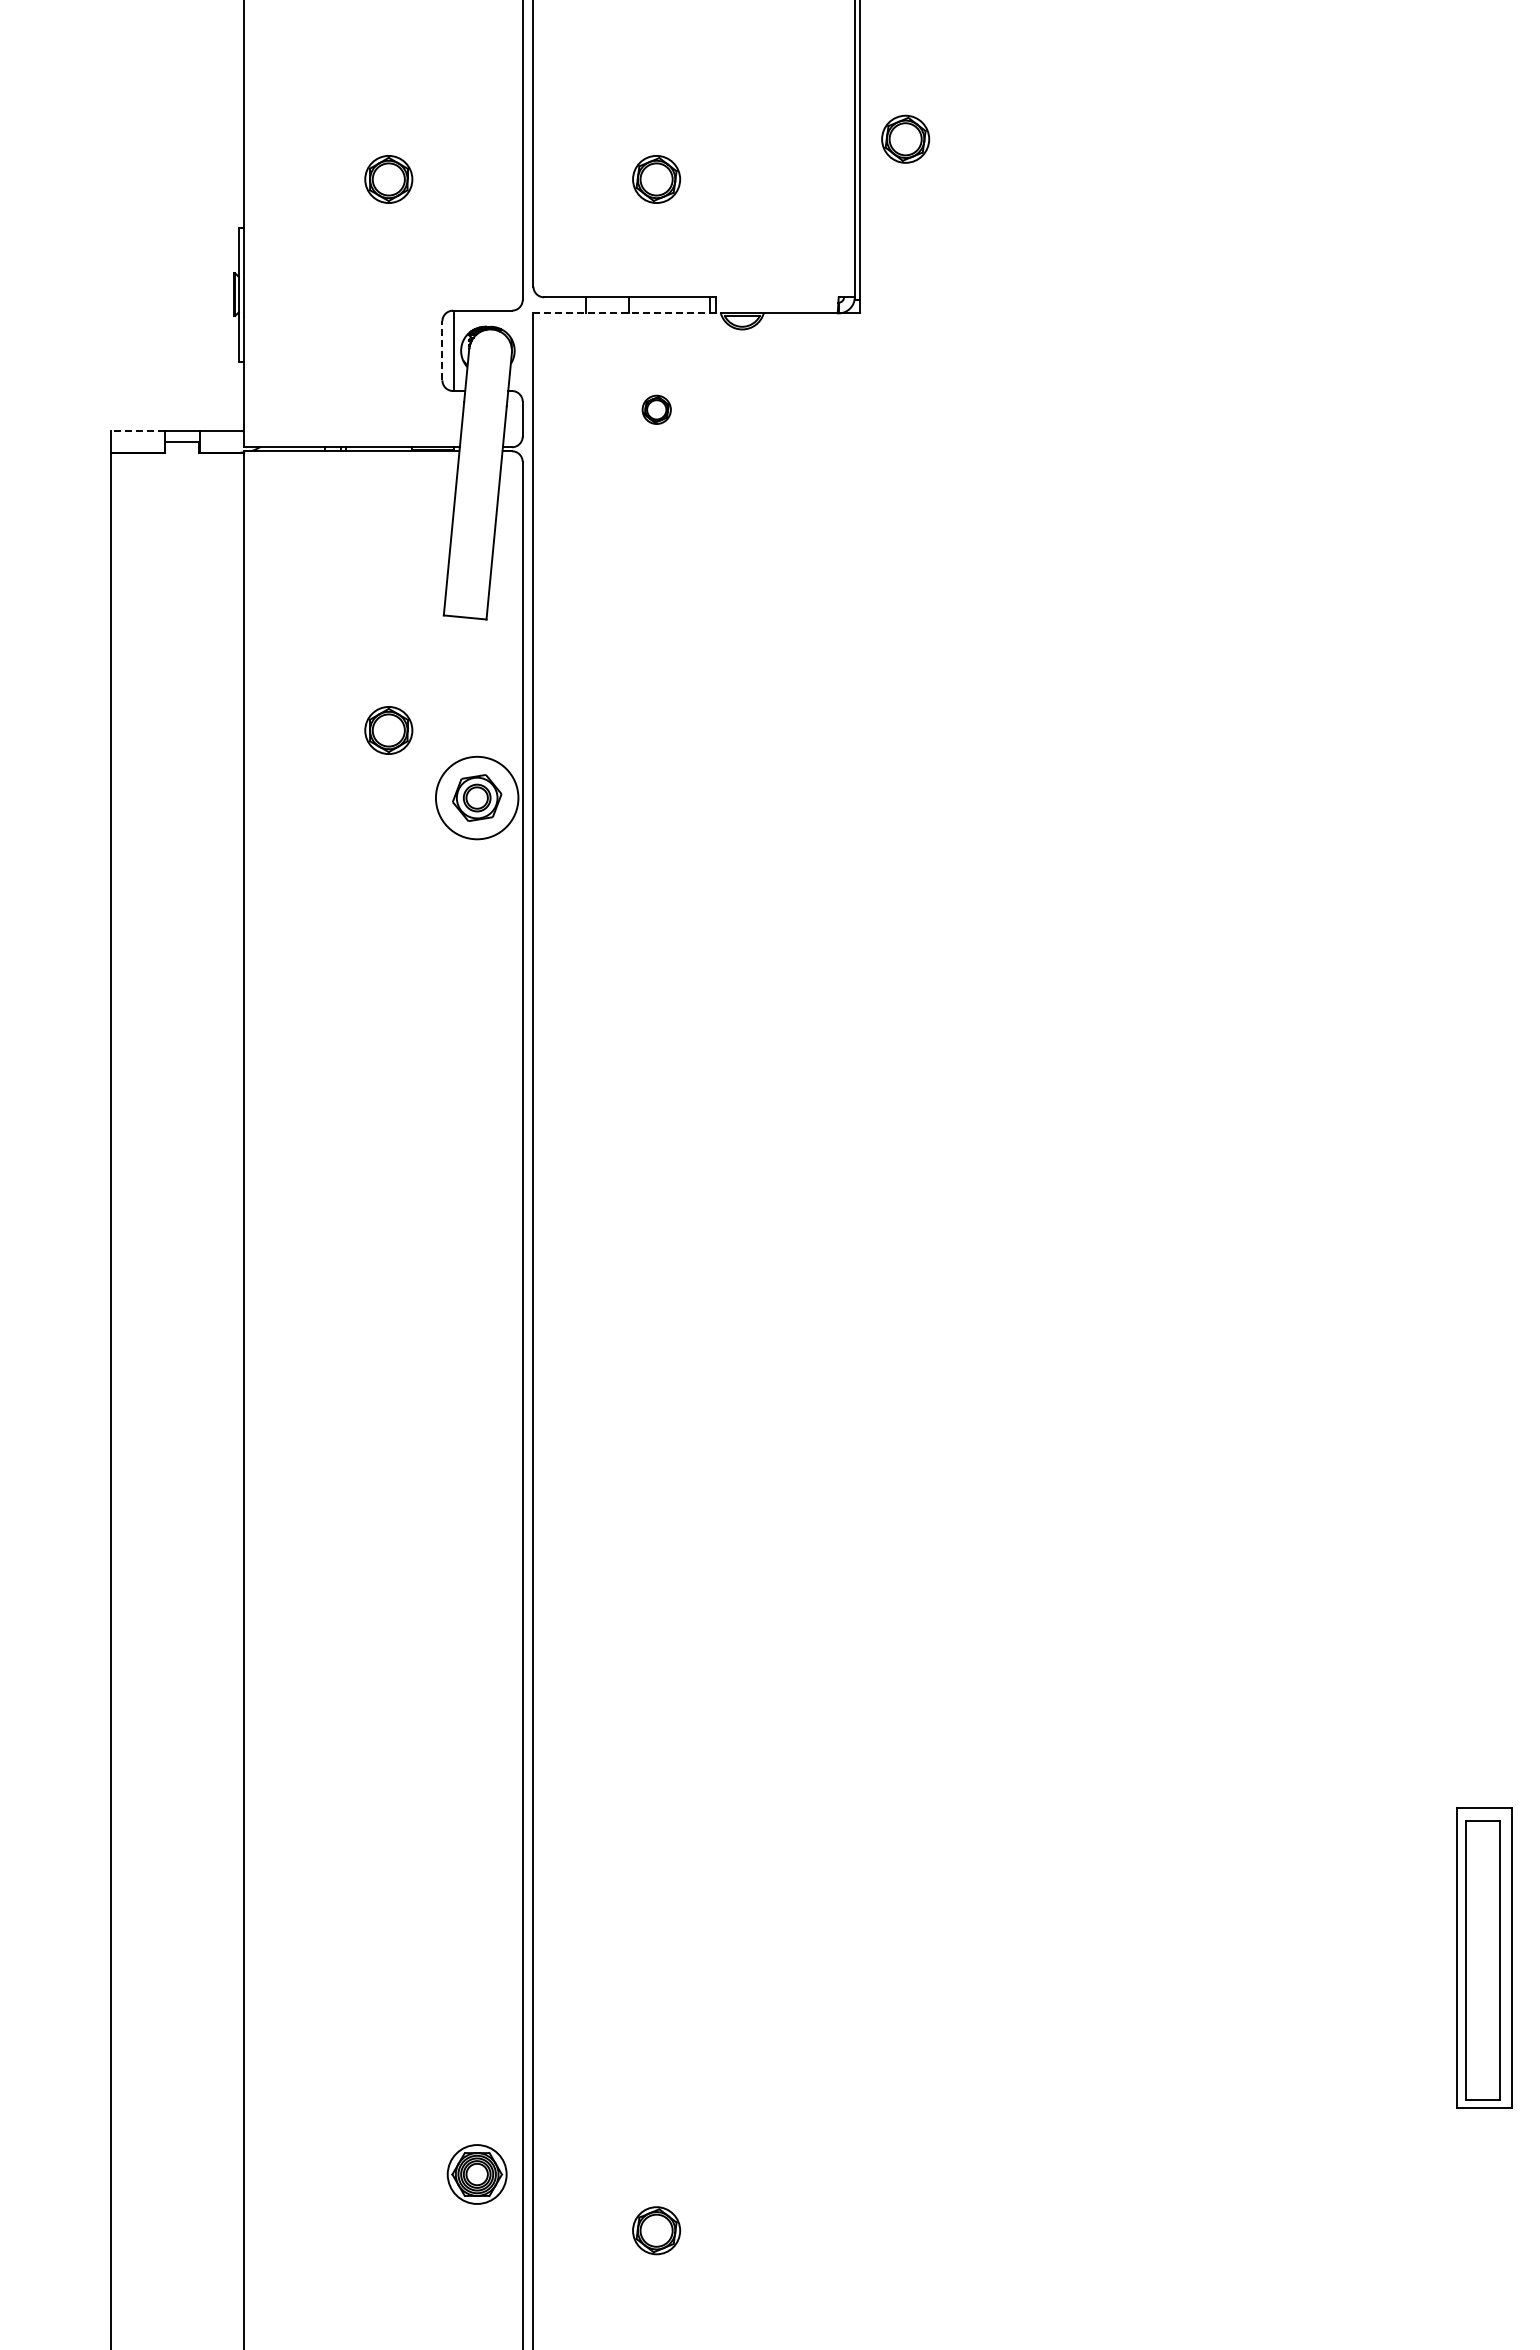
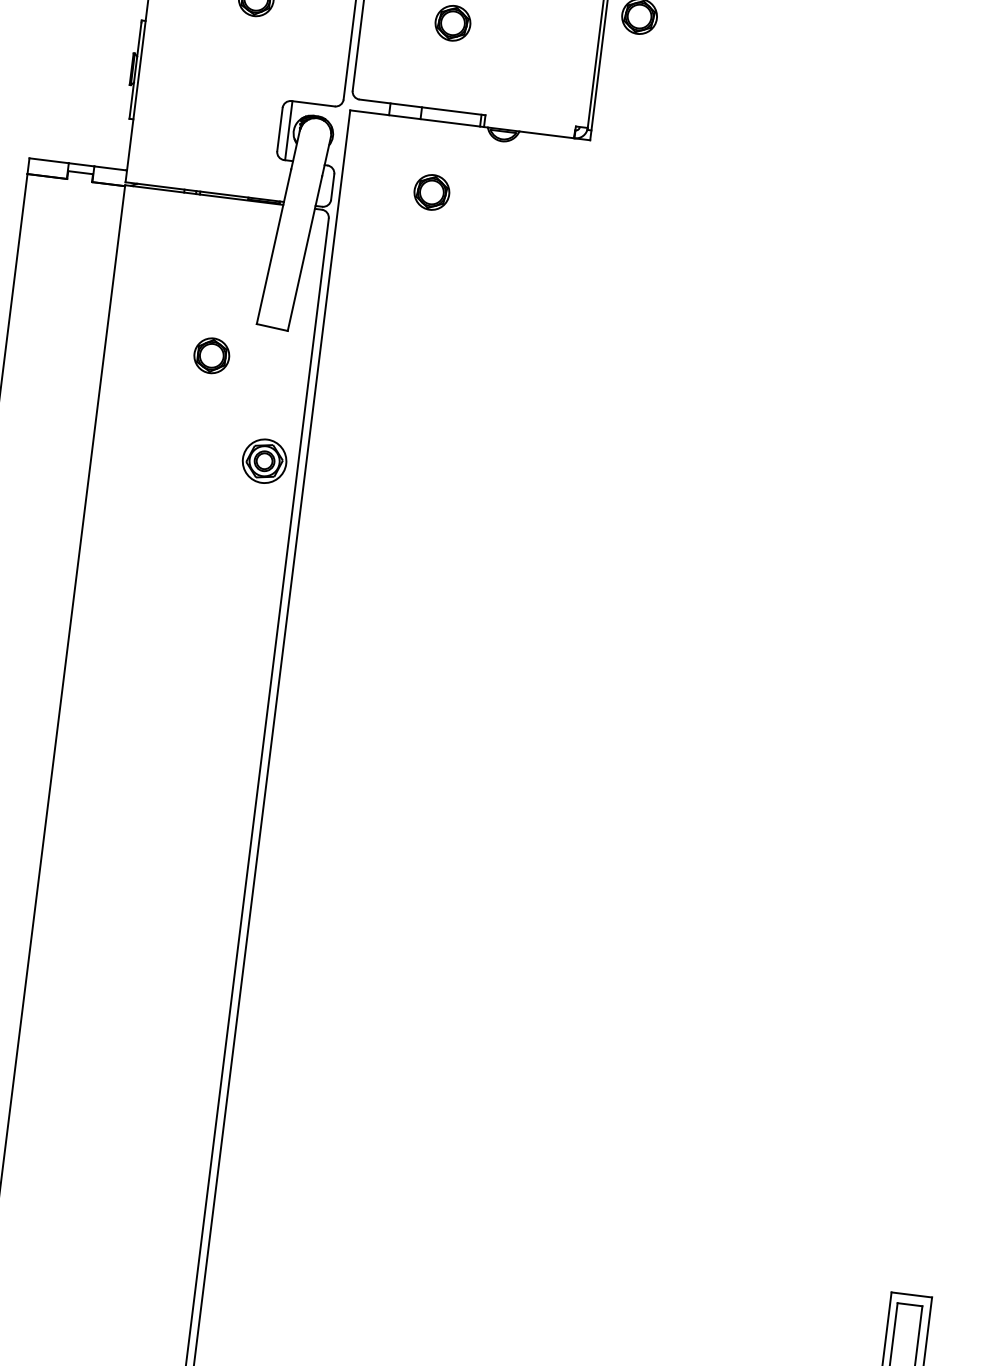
line: (627, 313) -> (419, 119), dashed -> solid
line: (442, 350) -> (280, 129), dashed -> solid
part: (656, 409) -> (431, 192), size x1.67
line: (138, 431) -> (49, 161), dashed -> solid
part: (388, 730) -> (211, 355), moved
circle: (476, 797) -> (264, 460), size x0.71

